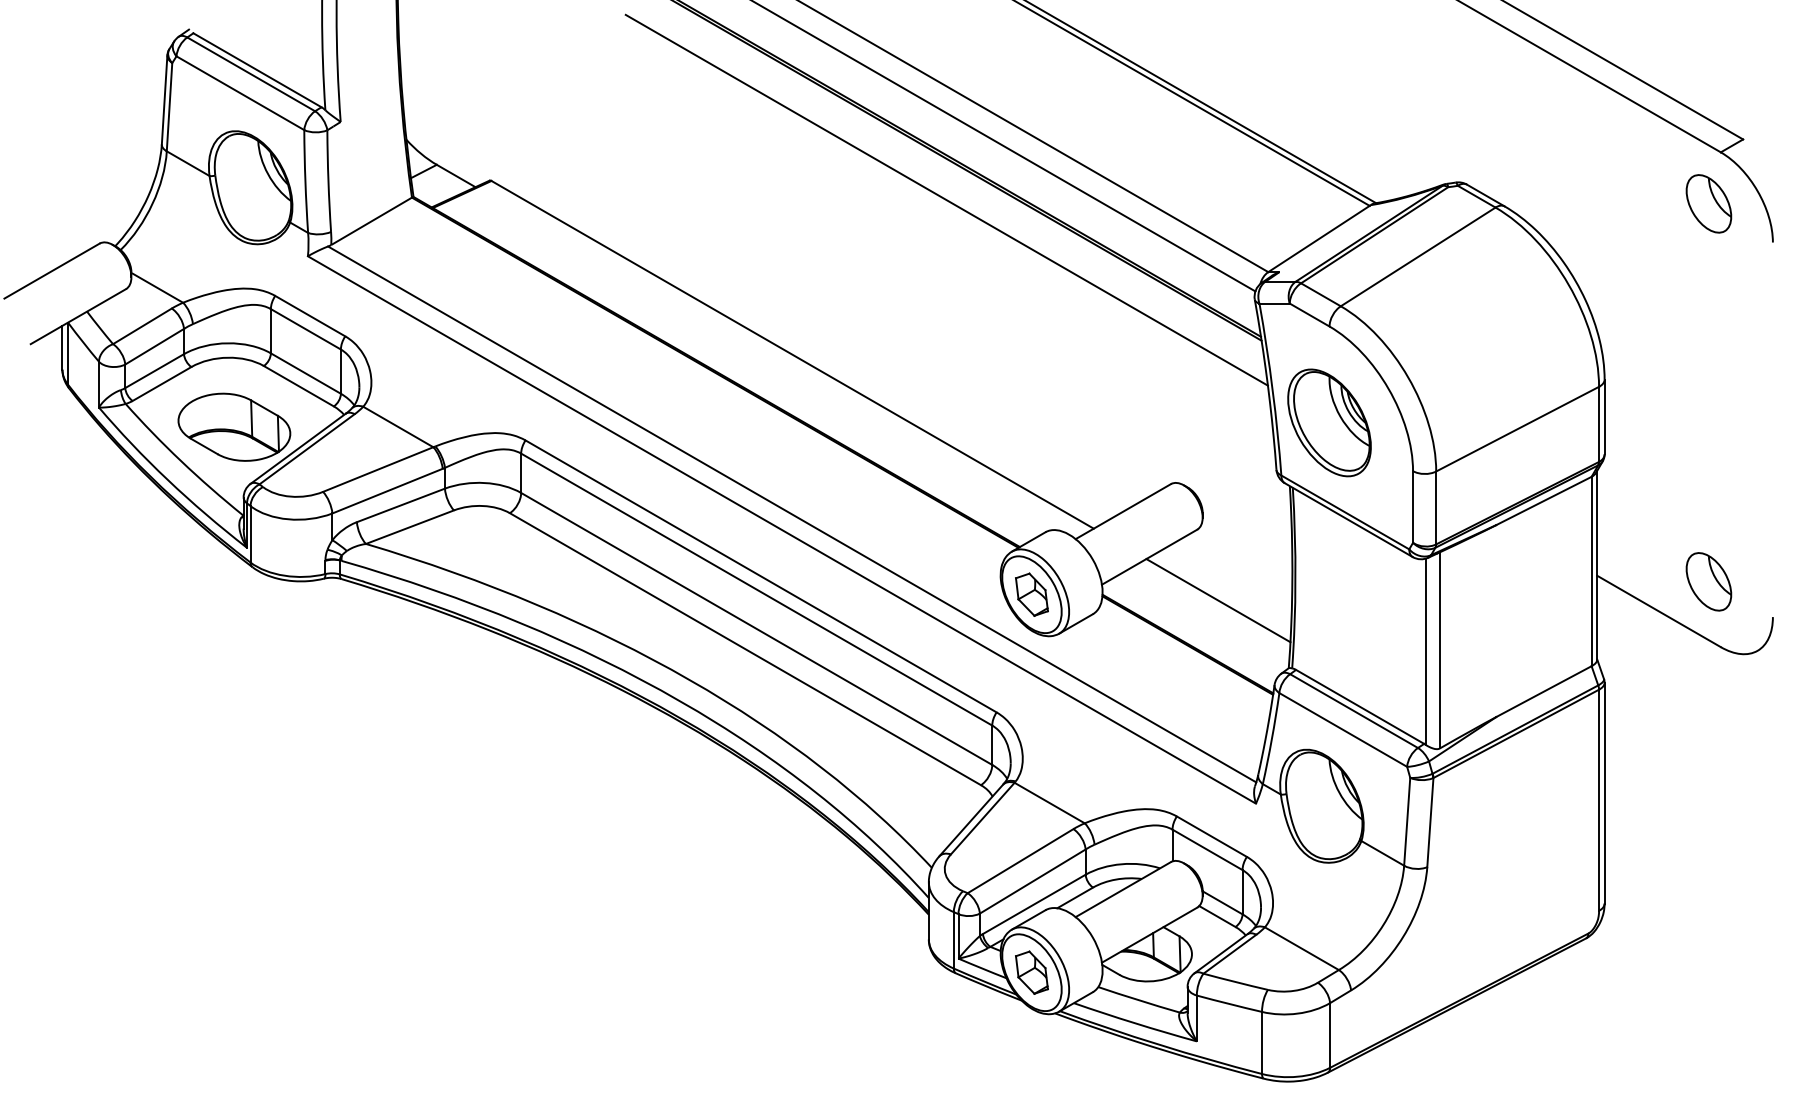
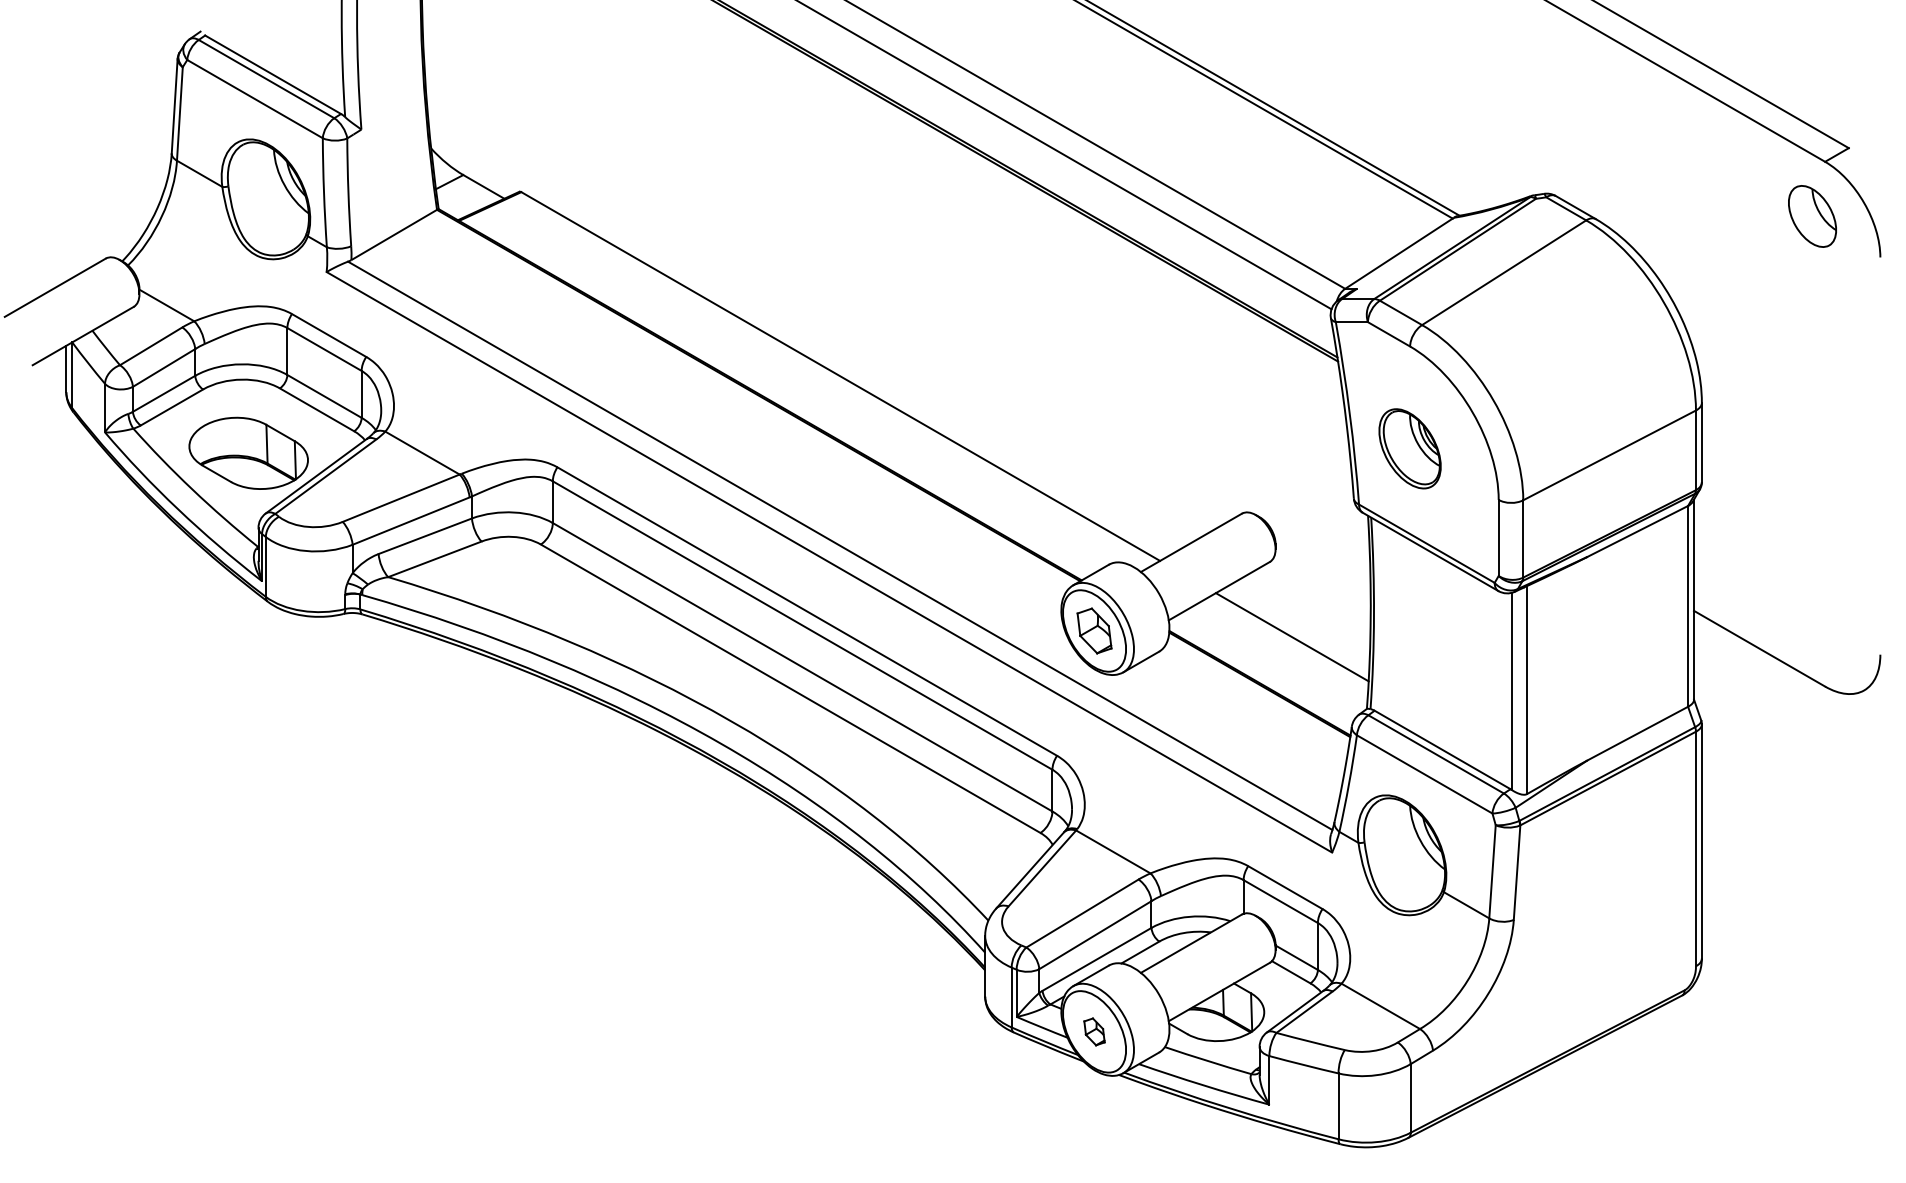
line: (946, 200) -> (1003, 212), removed
part: (1328, 422) -> (1409, 448), size x0.7
part: (1708, 581) -> (1812, 616), removed
part: (1031, 972) -> (1094, 1031), size x0.6

